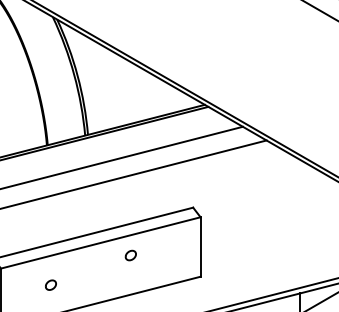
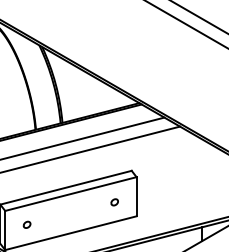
part: (130, 255) -> (114, 202), moved
part: (50, 284) -> (26, 224), moved

